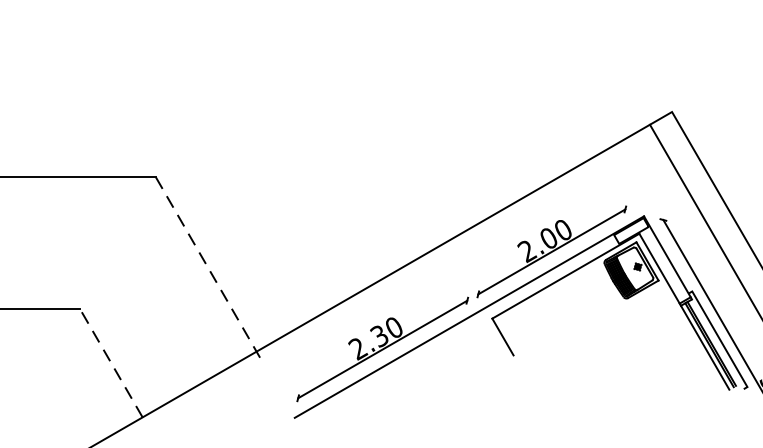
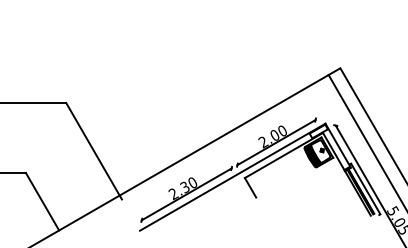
line: (209, 268) -> (94, 151), dashed -> solid
line: (111, 362) -> (42, 201), dashed -> solid

